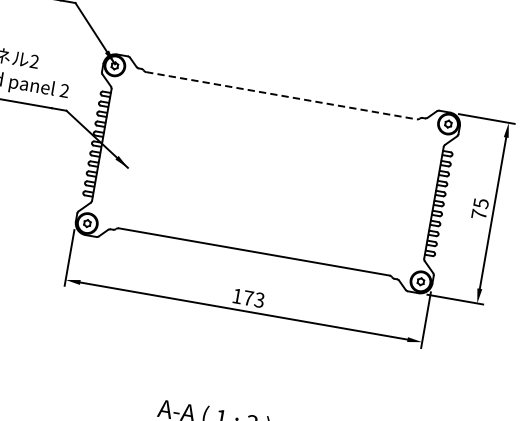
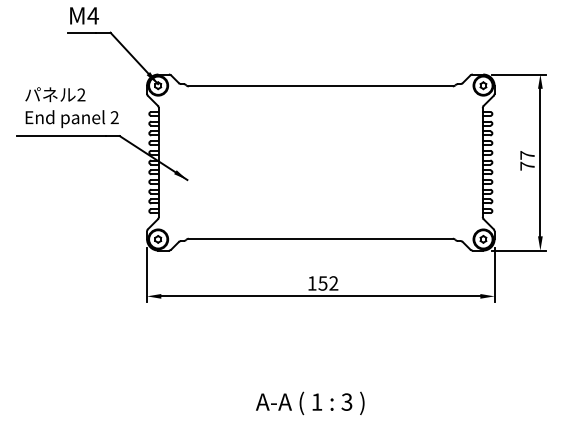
line: (282, 95) -> (321, 86), dashed -> solid
text: (481, 203) -> (527, 155), 75 -> 77
text: (254, 299) -> (328, 283), 173 -> 152

